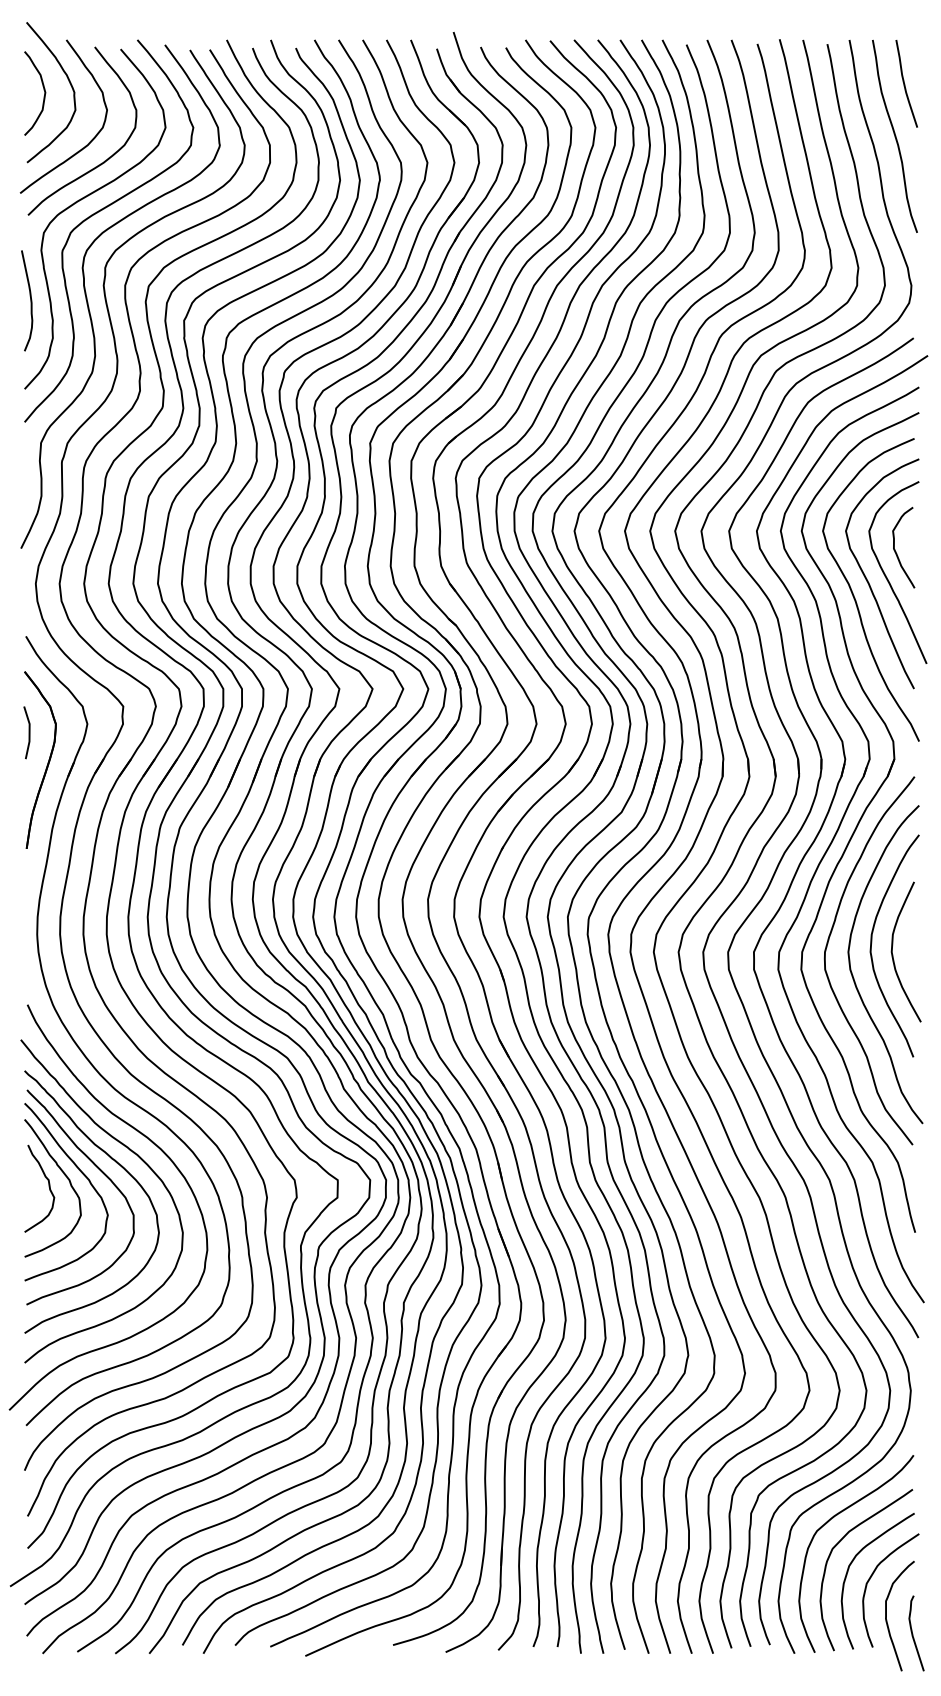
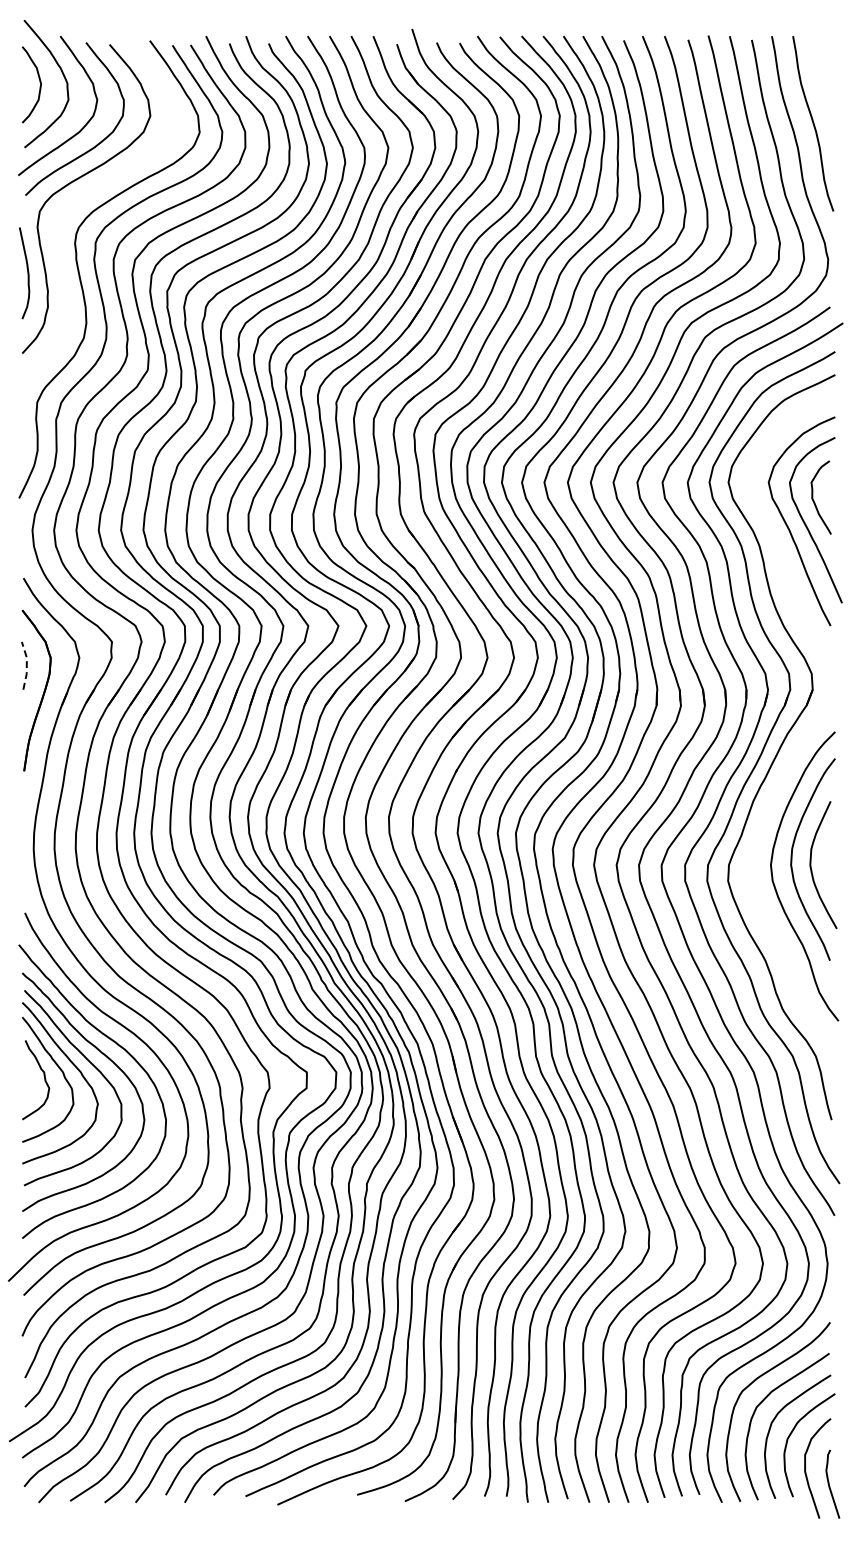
curve: (905, 83) -> (822, 75), removed
curve: (100, 211) -> (91, 192), removed
curve: (854, 594) -> (776, 540), removed
line: (29, 732) -> (26, 665), solid -> dashed
curve: (825, 960) -> (750, 872), removed

